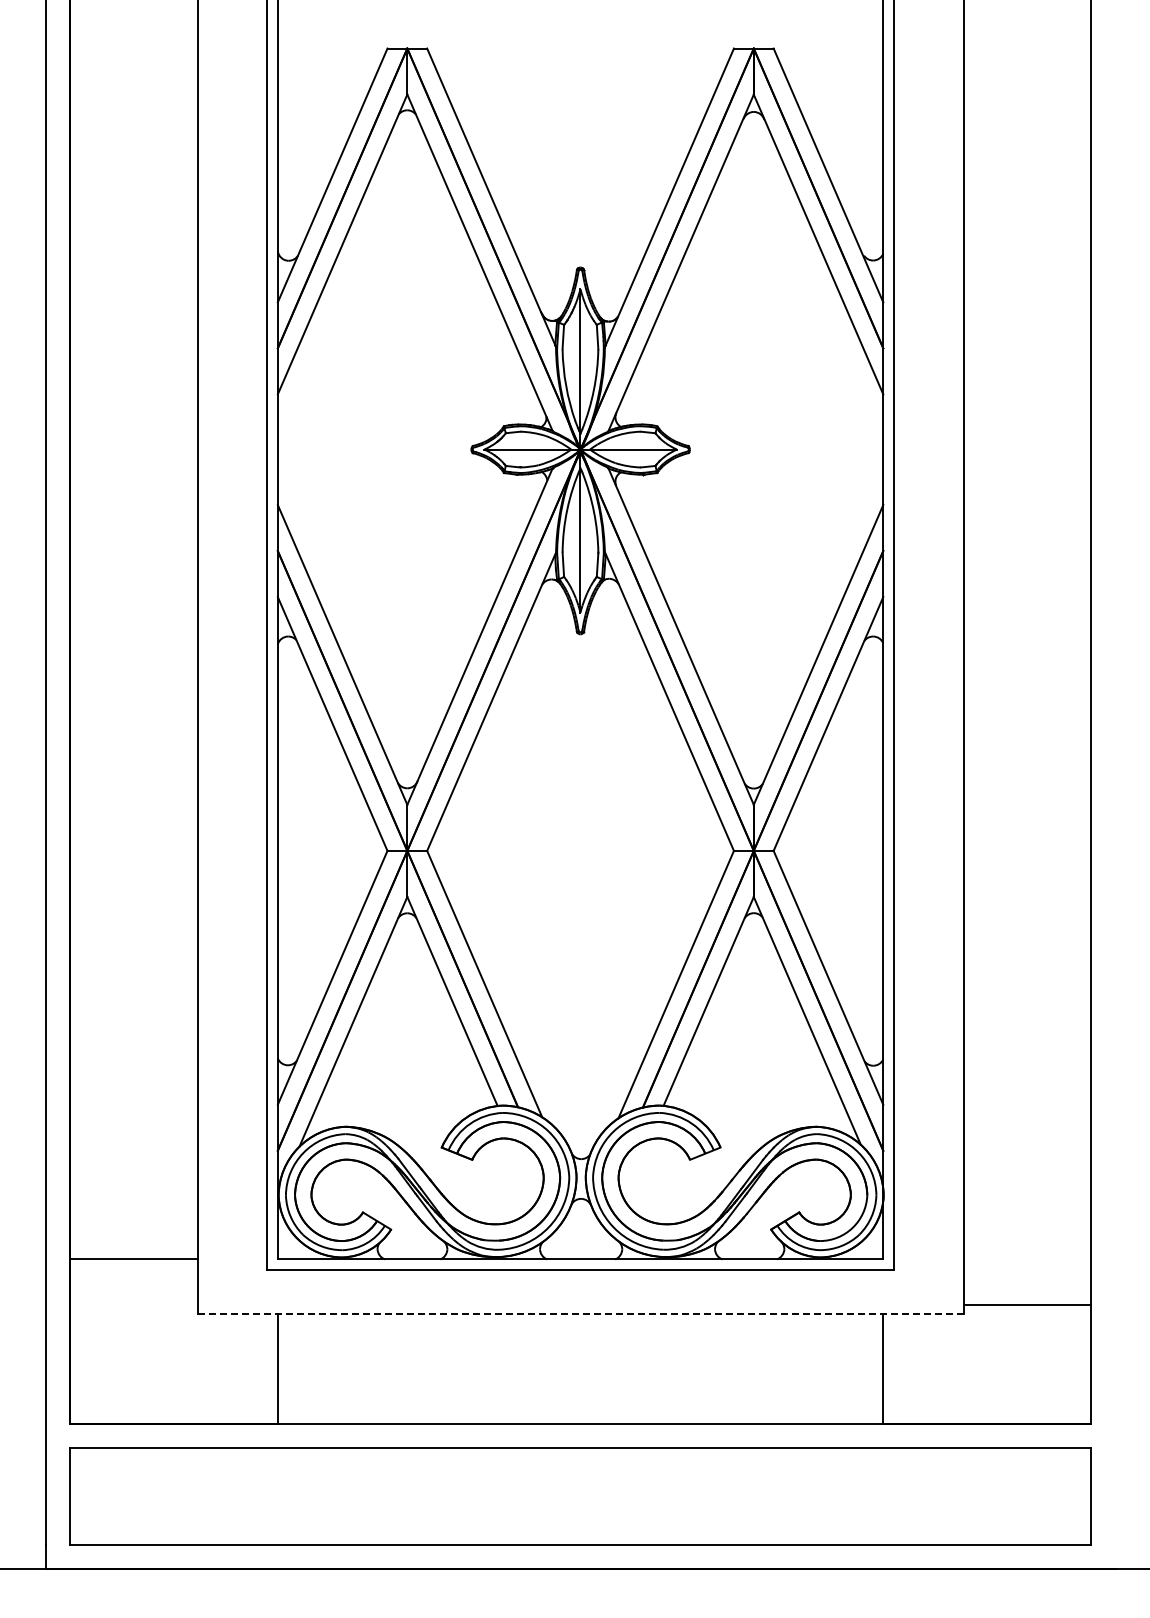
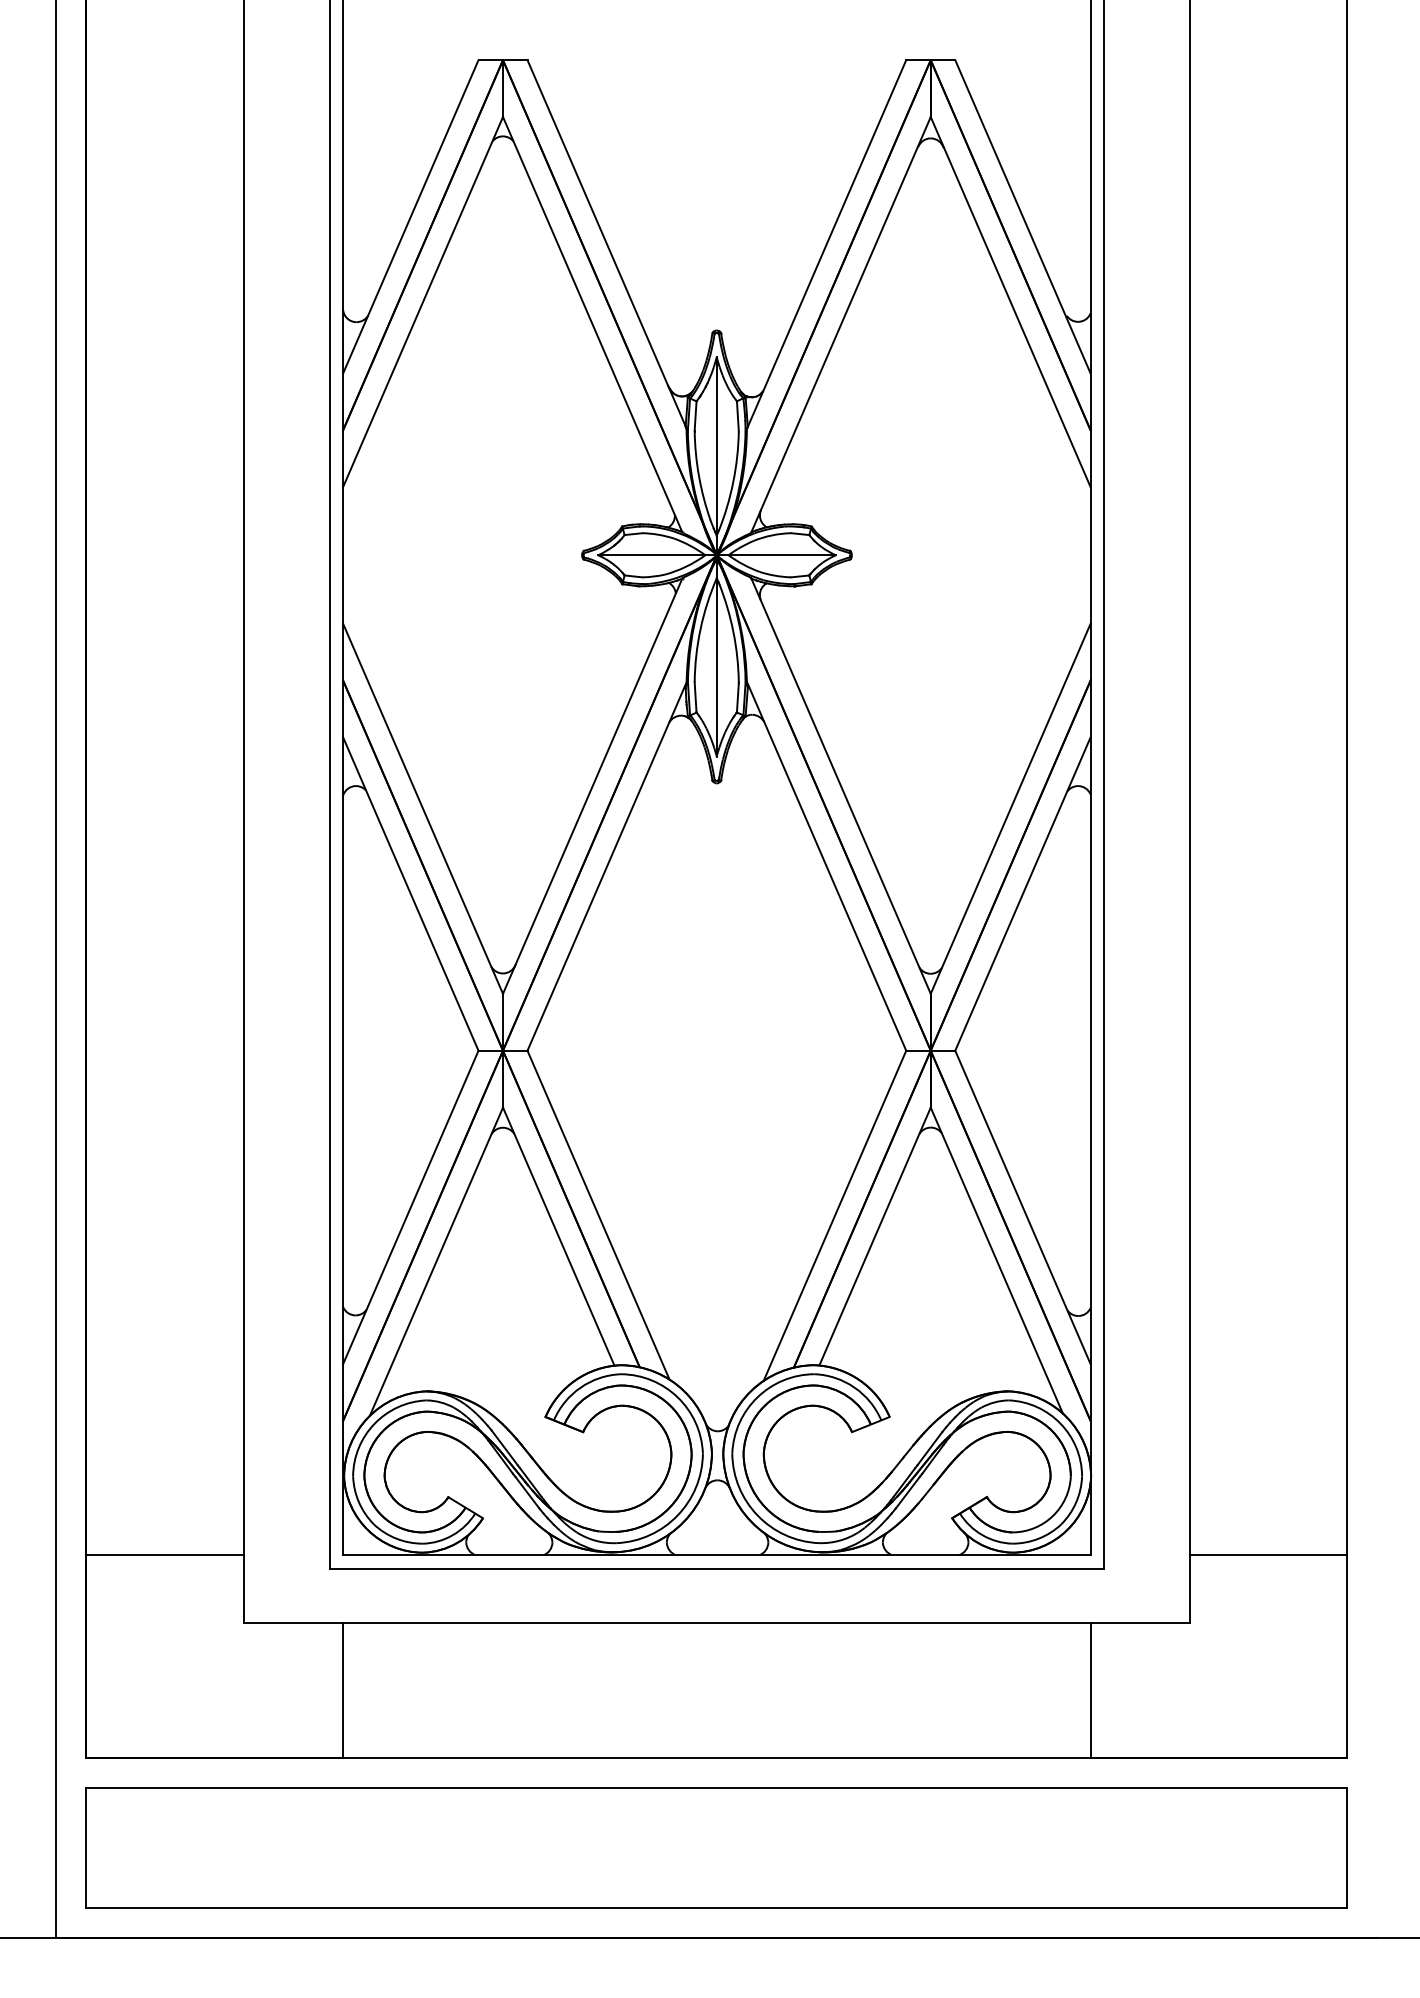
line: (1027, 1305) -> (1268, 1555), moved
line: (580, 1314) -> (716, 1623), dashed -> solid

